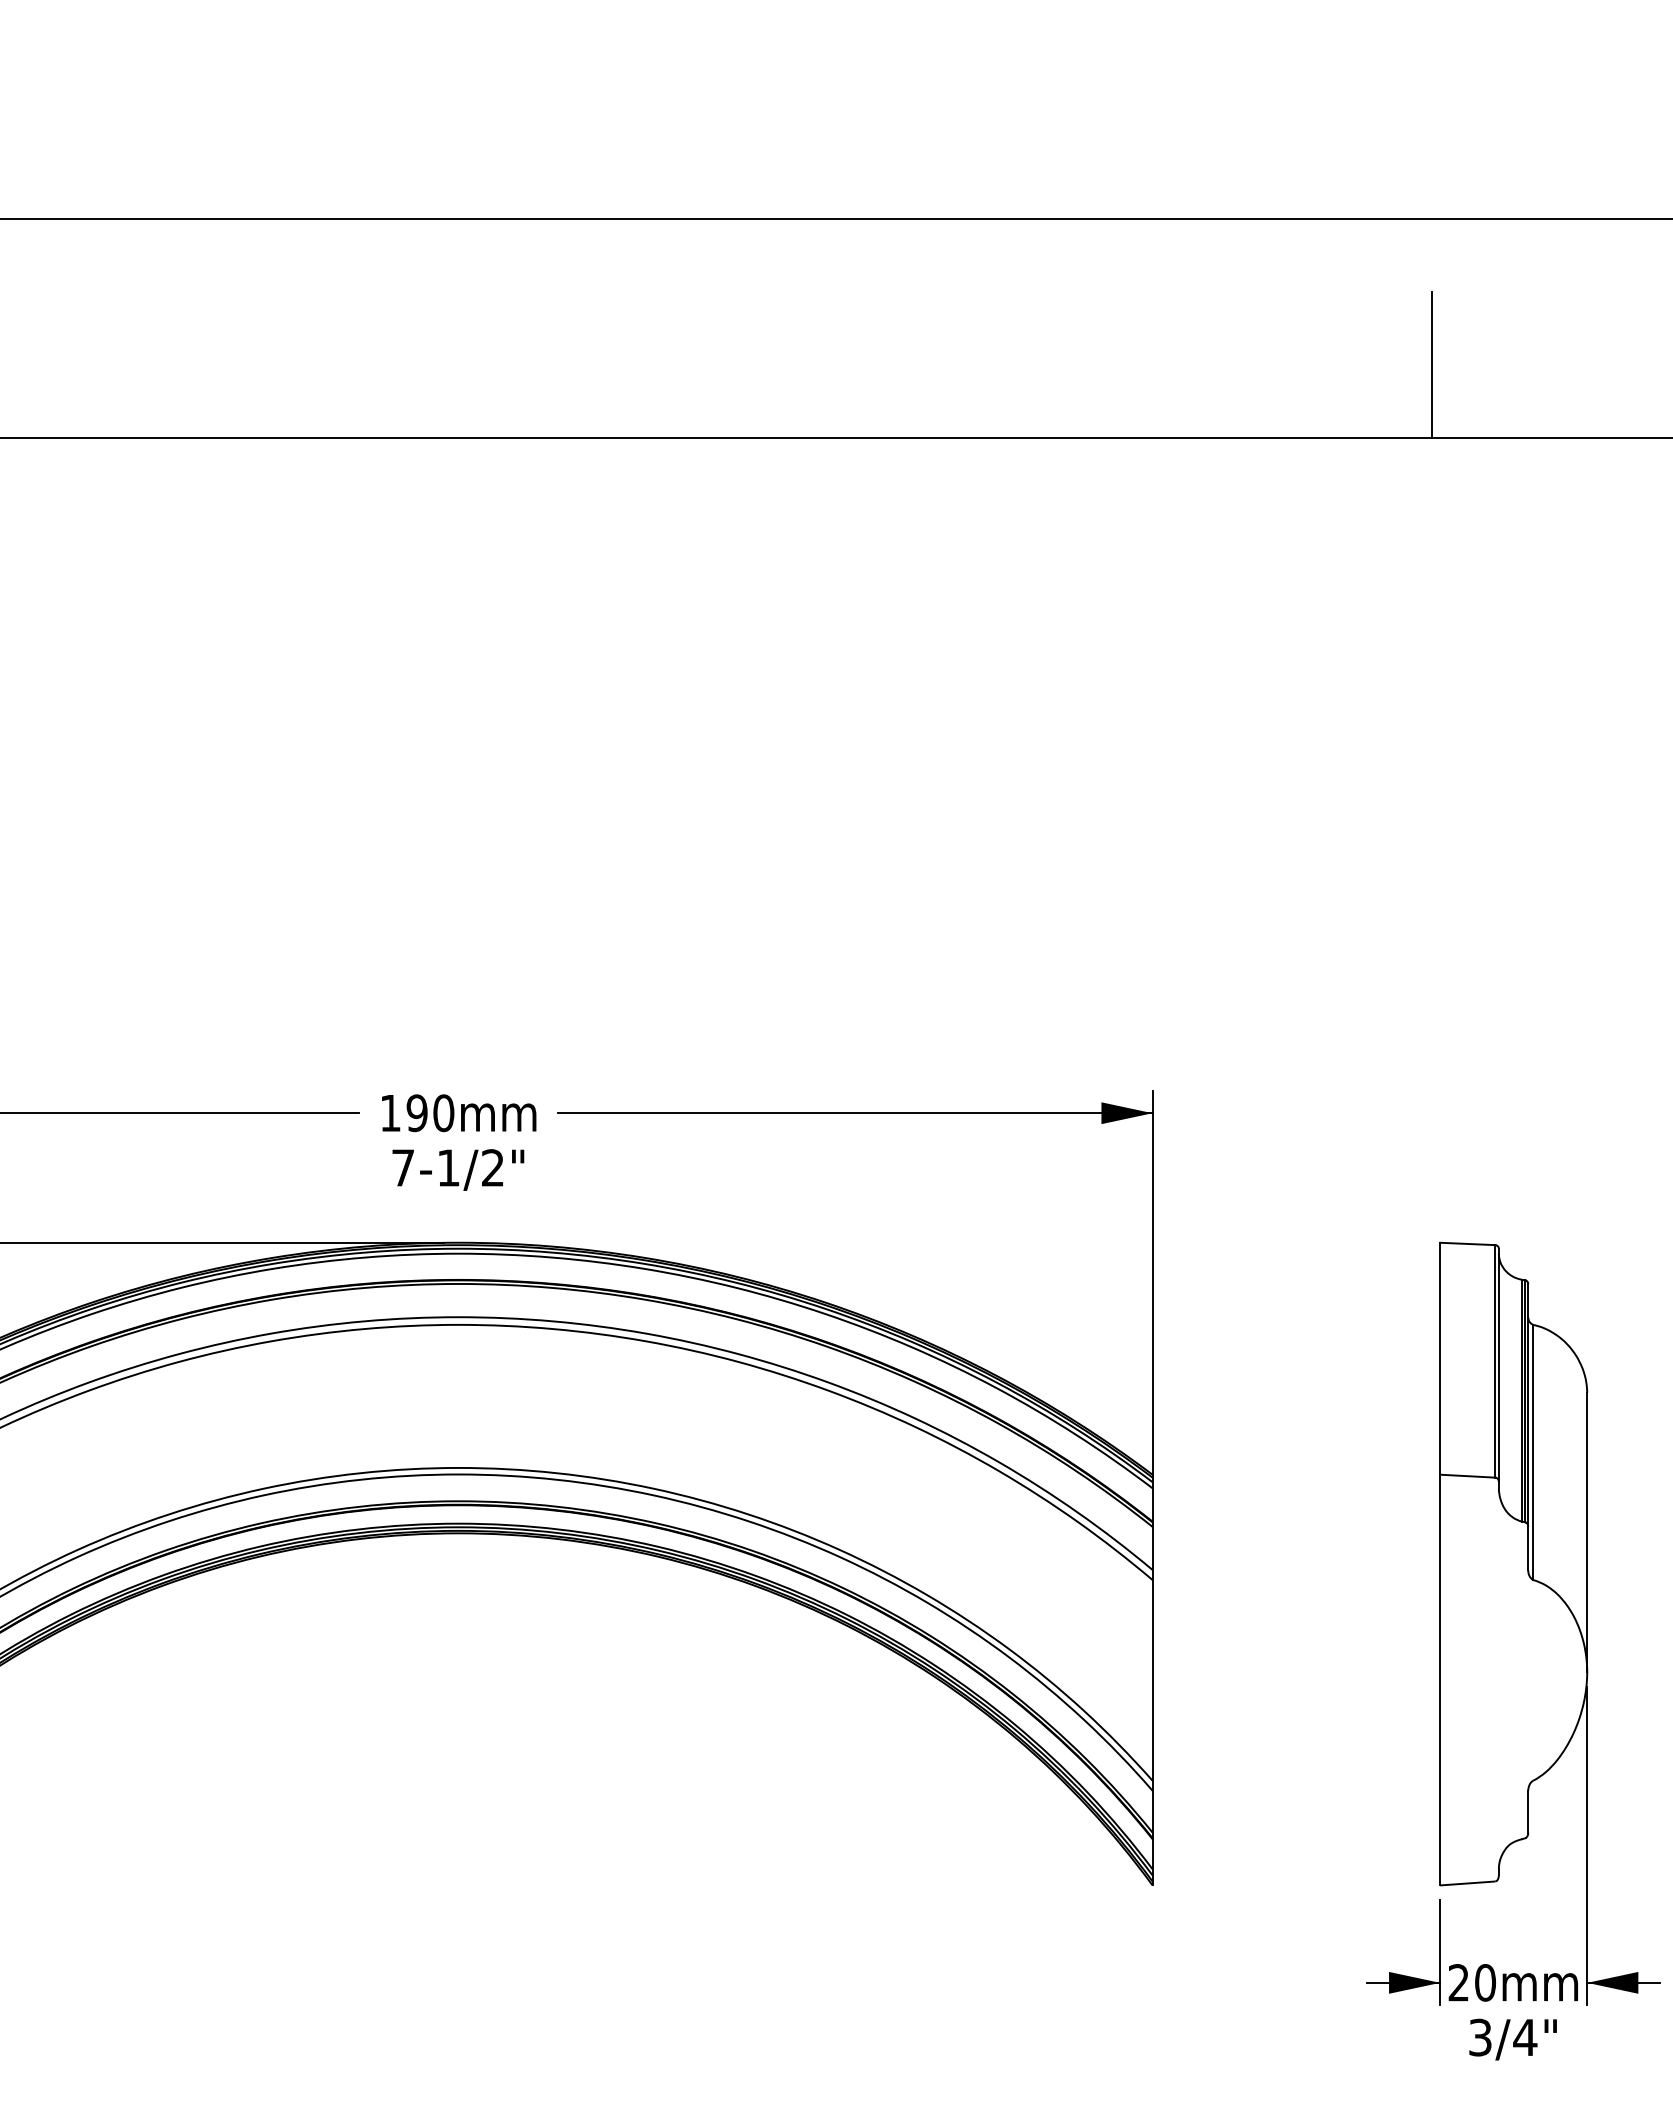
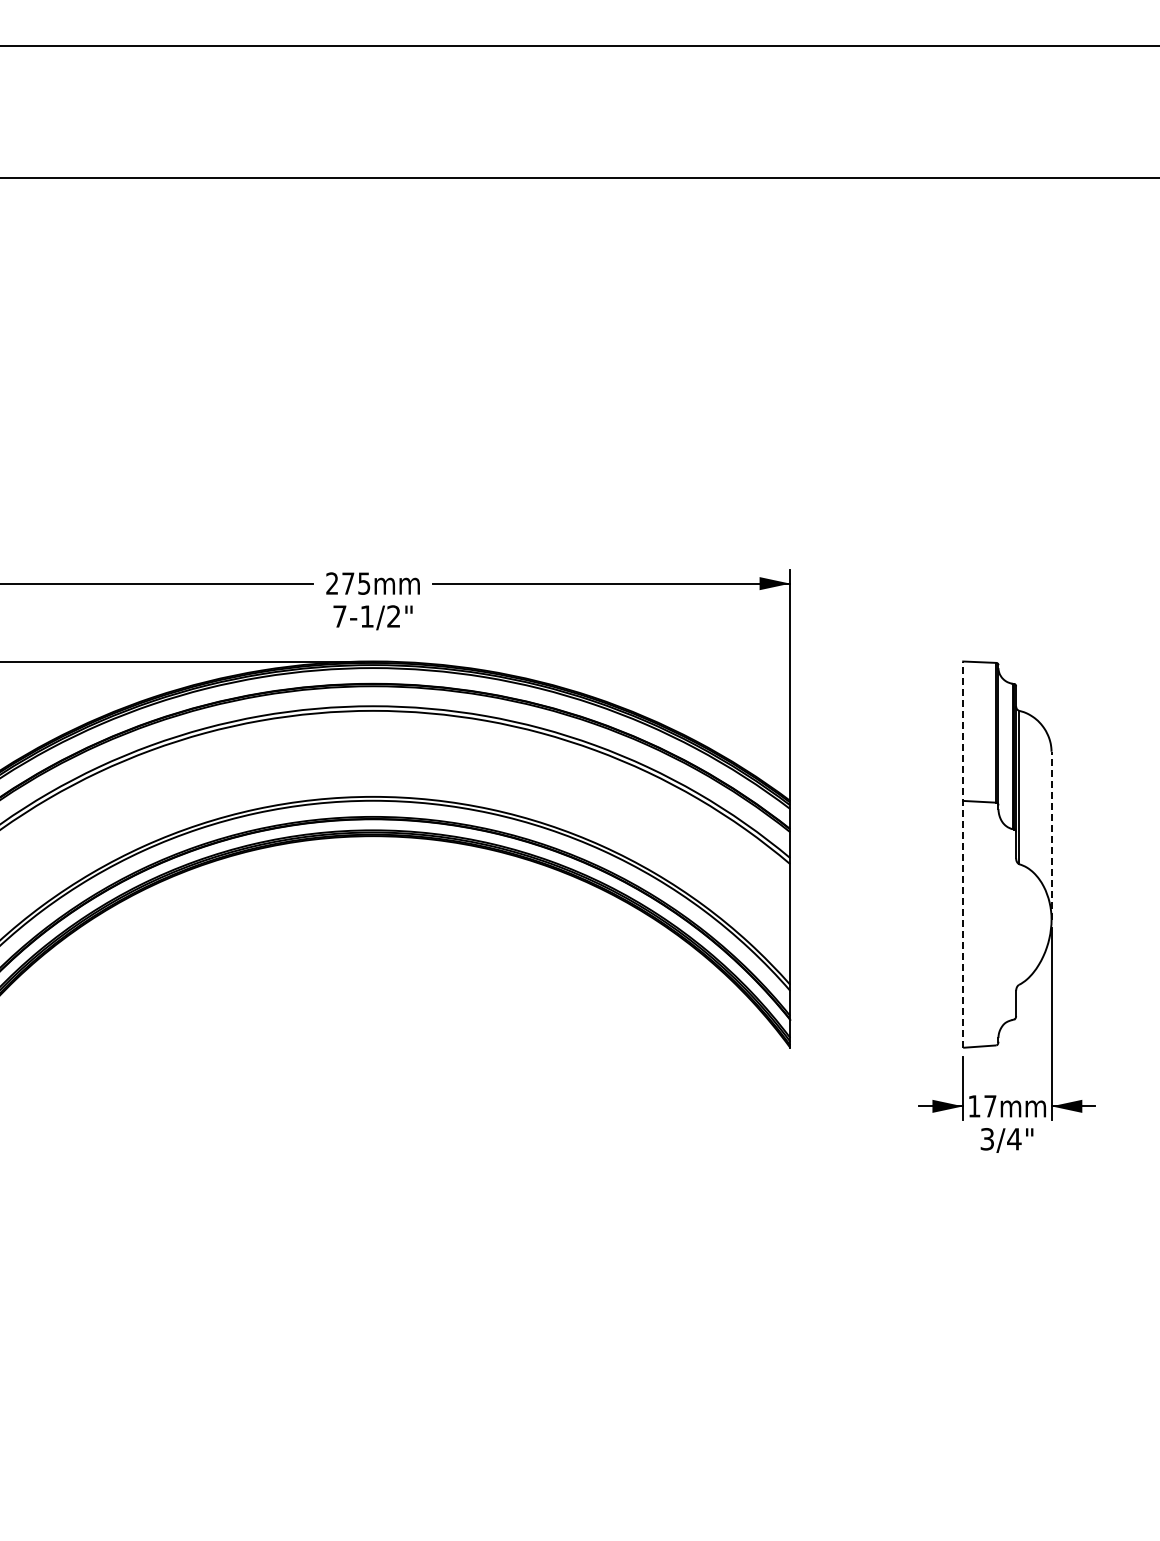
line: (1432, 364) -> (958, 133), removed
text: (417, 1112) -> (348, 583), 190 -> 275
line: (1587, 1532) -> (1051, 835), solid -> dashed
line: (1440, 1563) -> (963, 854), solid -> dashed
text: (1472, 1983) -> (982, 1106), 20 -> 17

